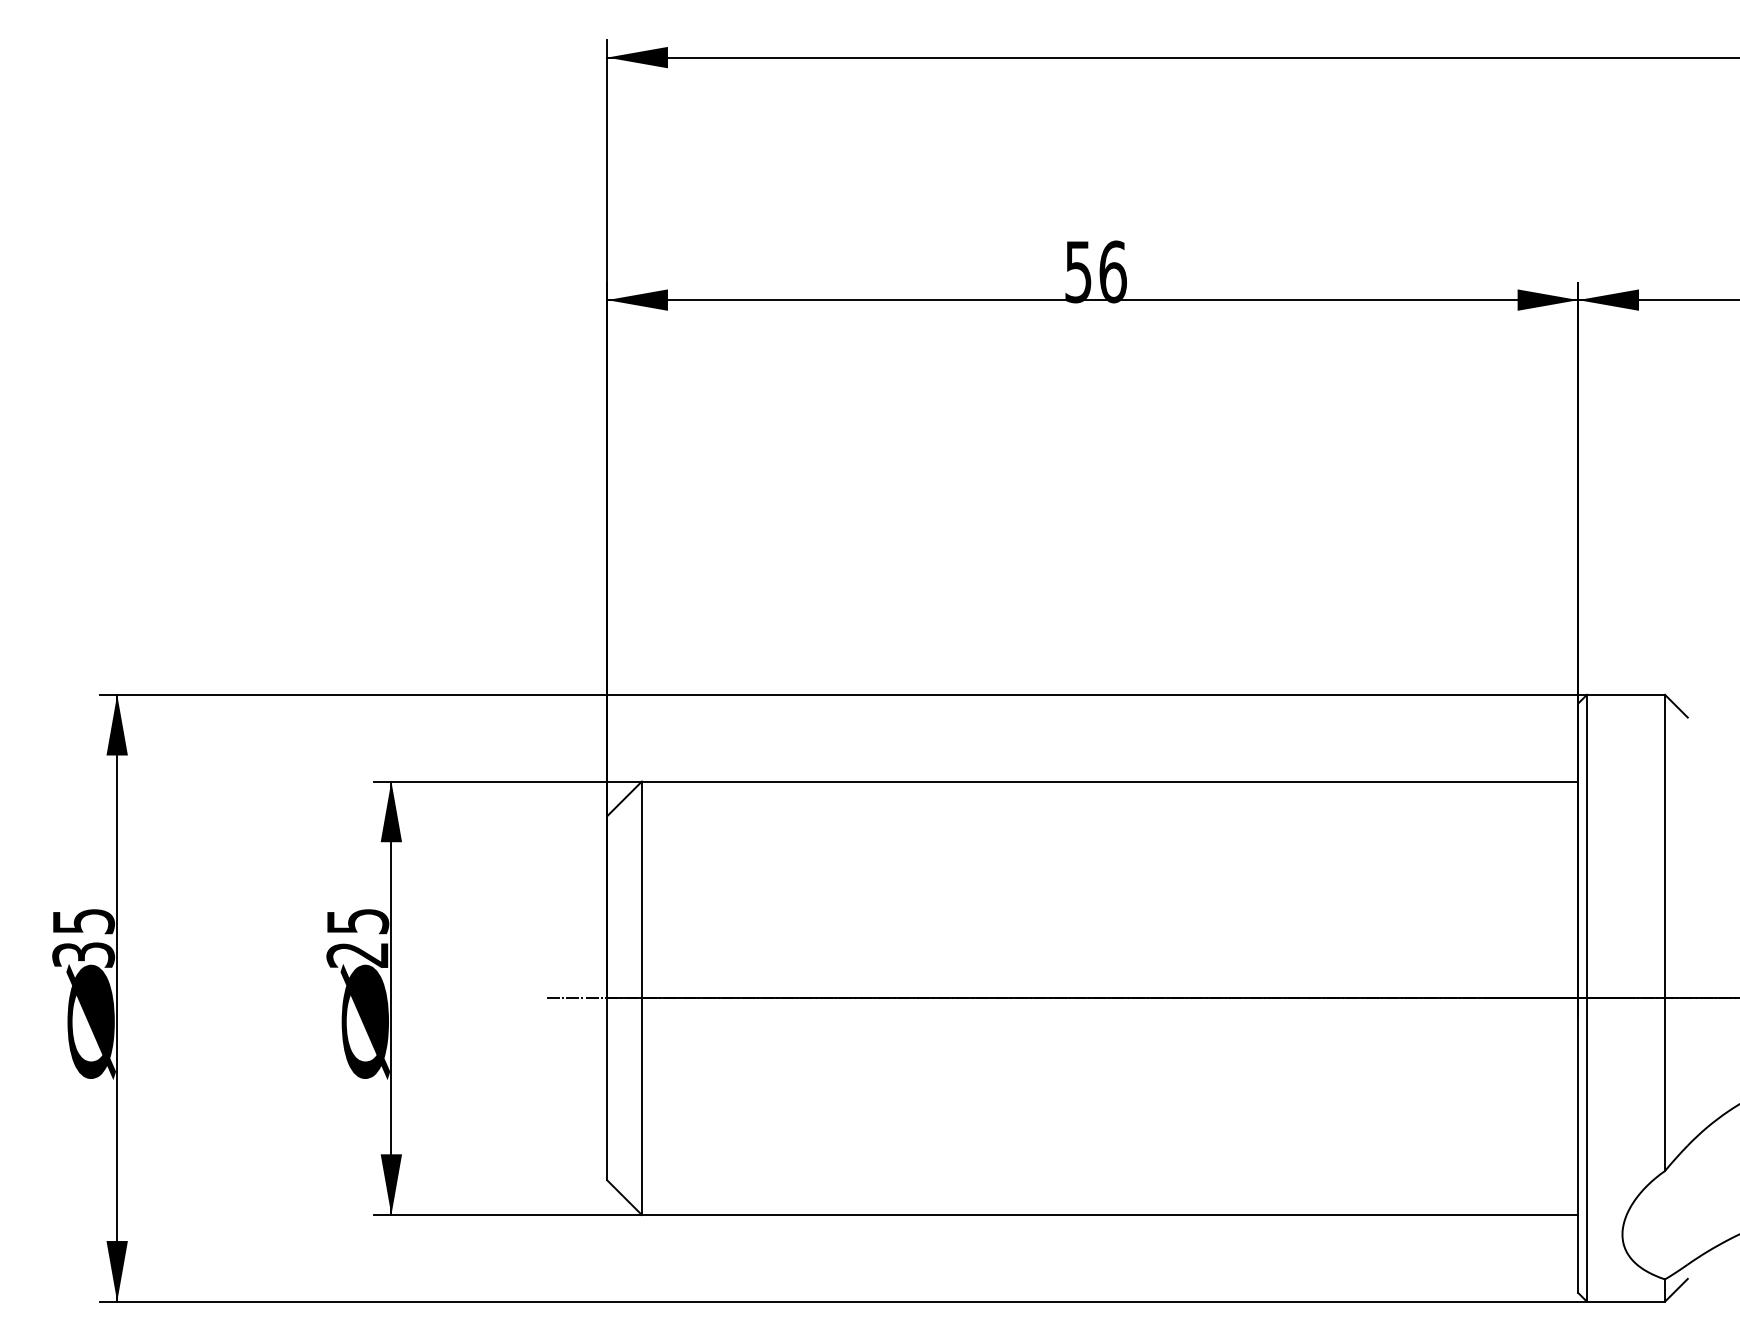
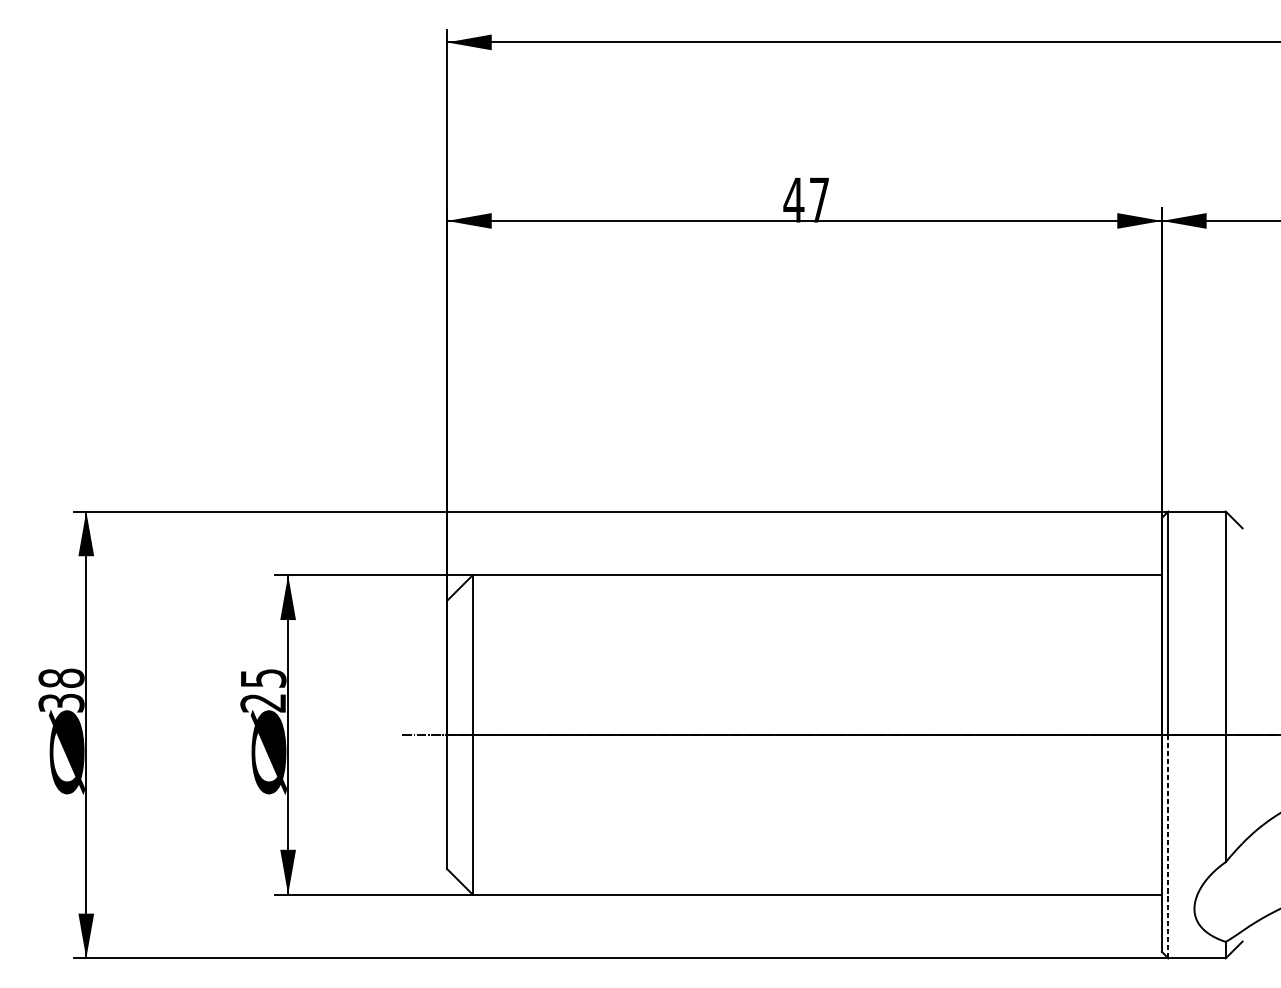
text: (1095, 271) -> (806, 199), 56 -> 47
text: (83, 921) -> (61, 678), 35 -> 38
line: (1586, 1150) -> (1167, 847), solid -> dashed

